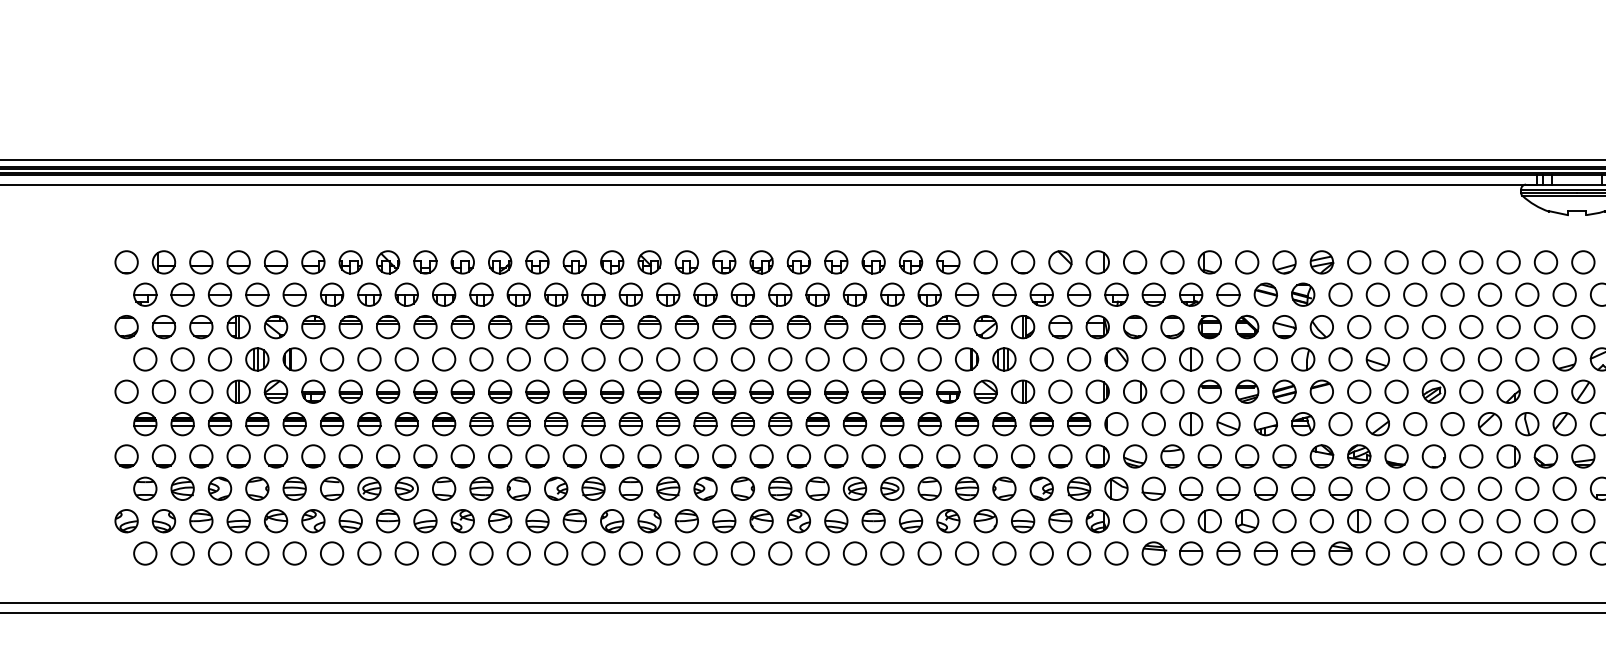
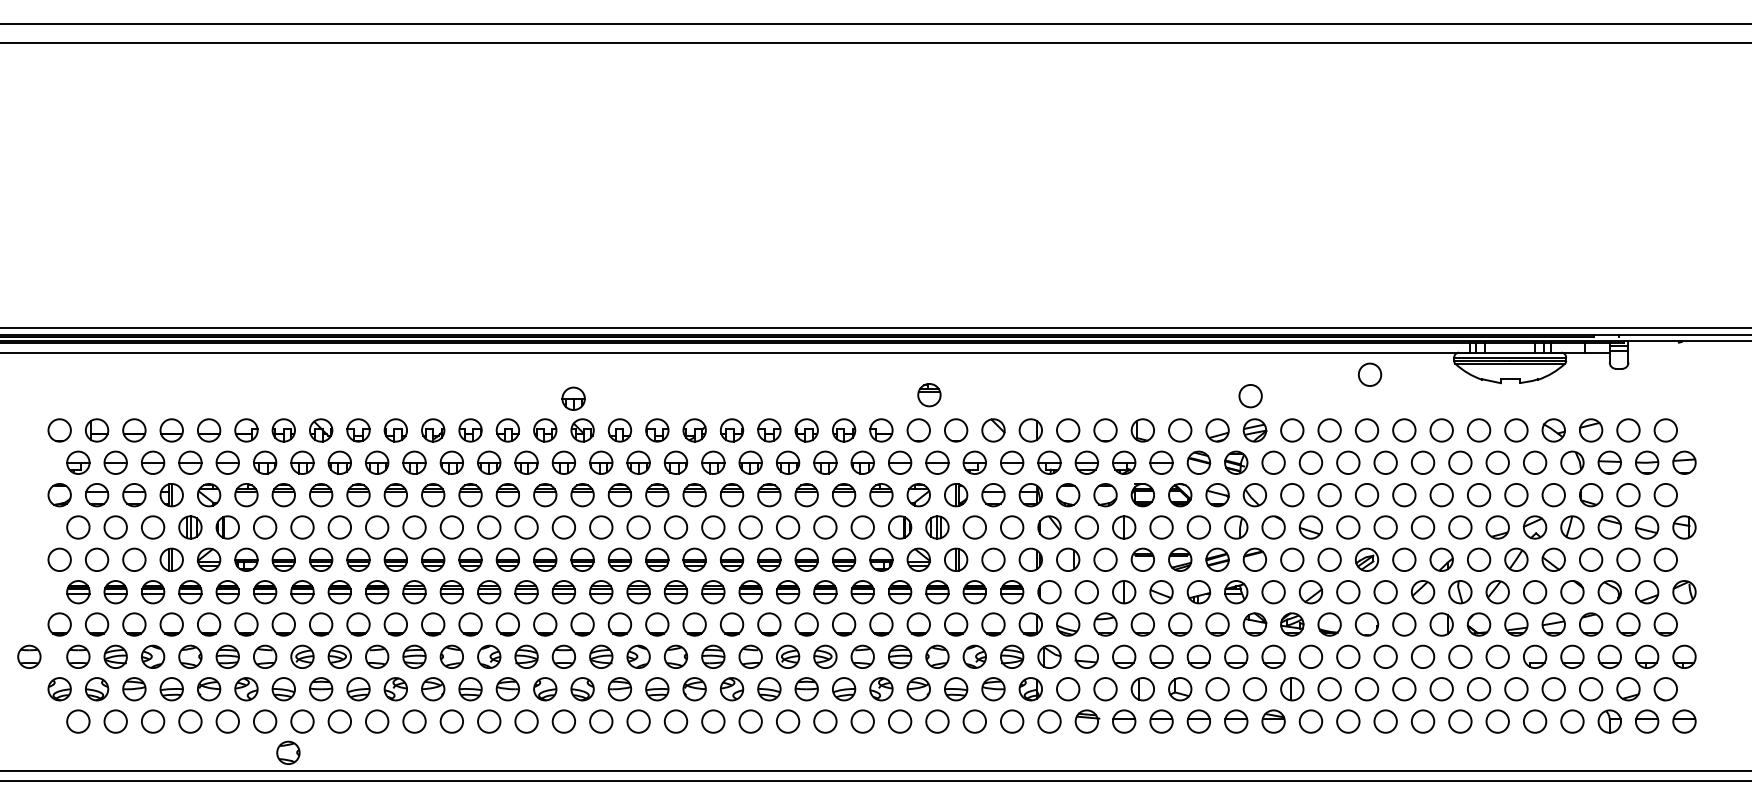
circle: (1437, 206) -> (1370, 374), added
part: (996, 227) -> (929, 395), added
circle: (1317, 228) -> (1250, 396), added
part: (640, 230) -> (573, 398), added
part: (96, 488) -> (29, 656), added
part: (355, 584) -> (288, 752), added

